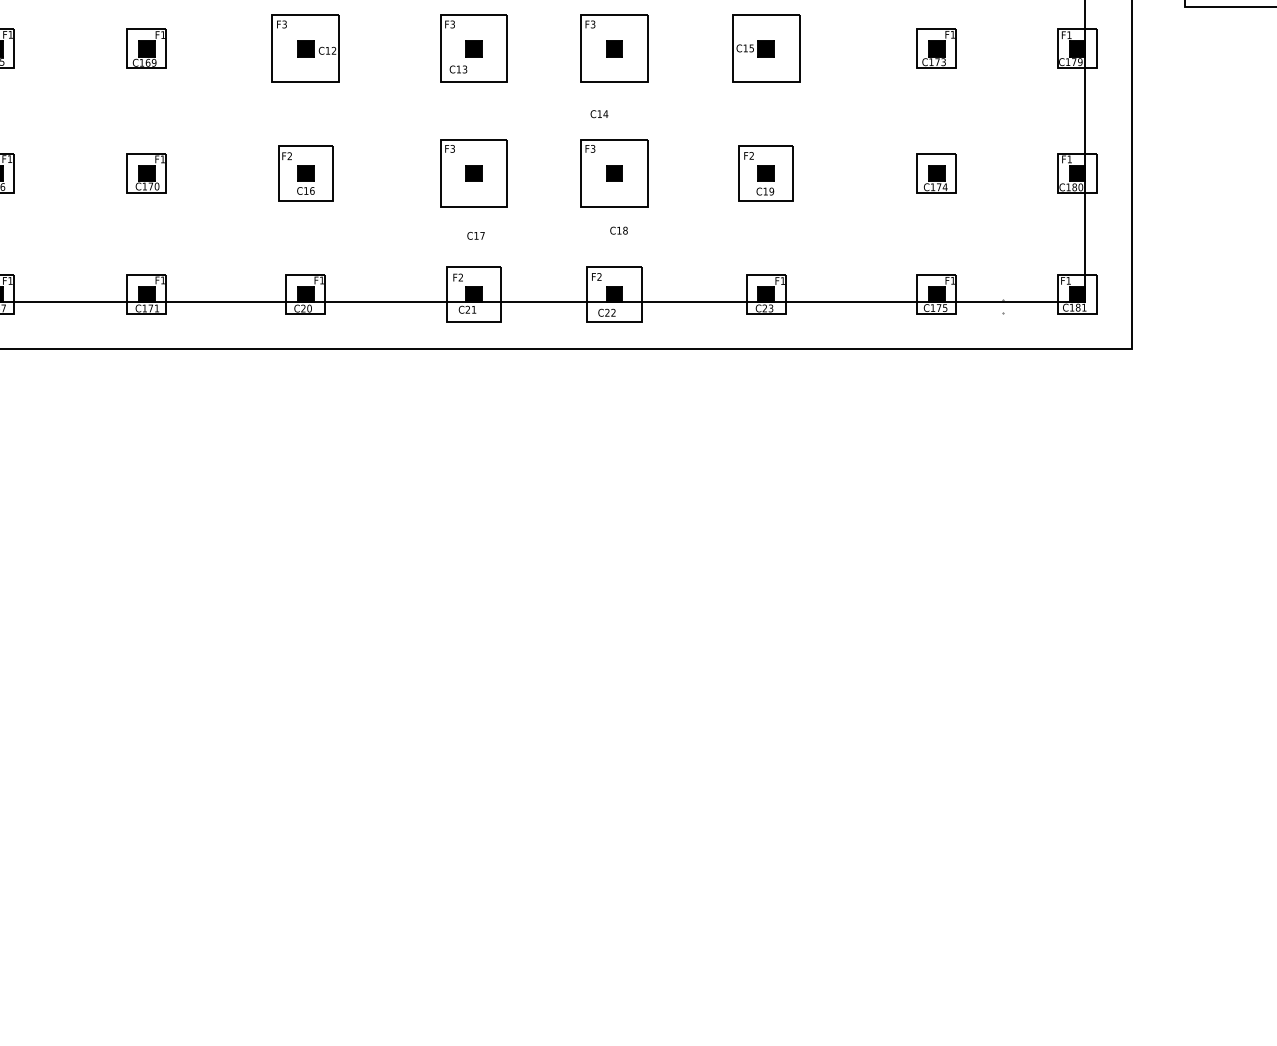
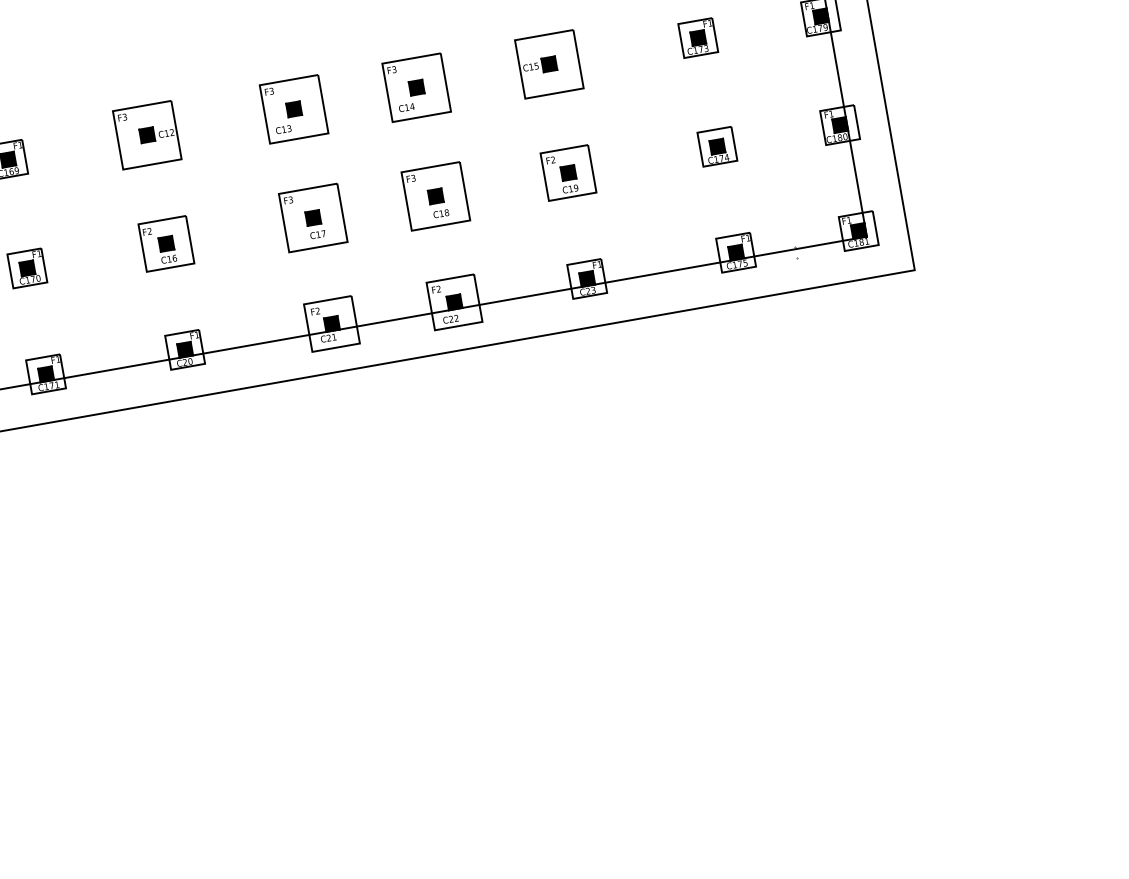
text: (599, 114) -> (406, 107), moved
text: (618, 230) -> (440, 213), moved
text: (475, 235) -> (317, 234), moved

